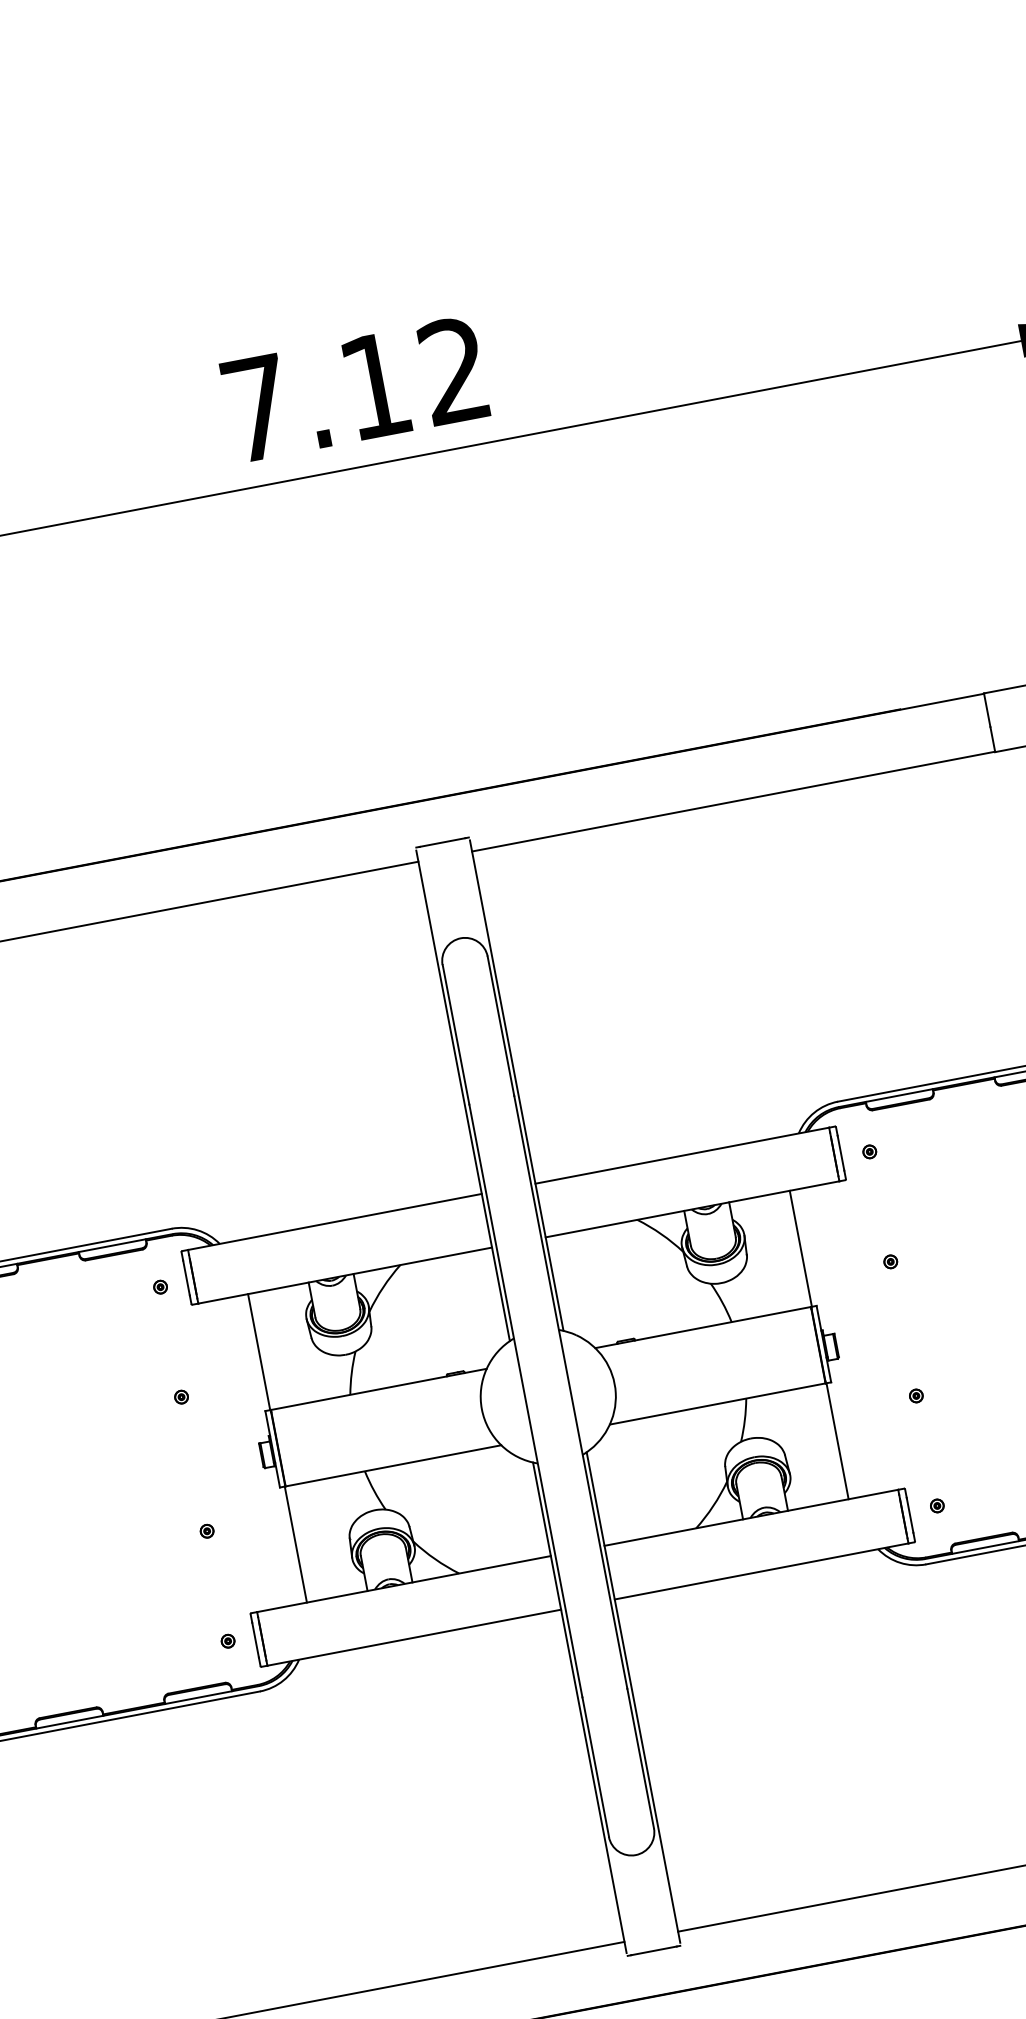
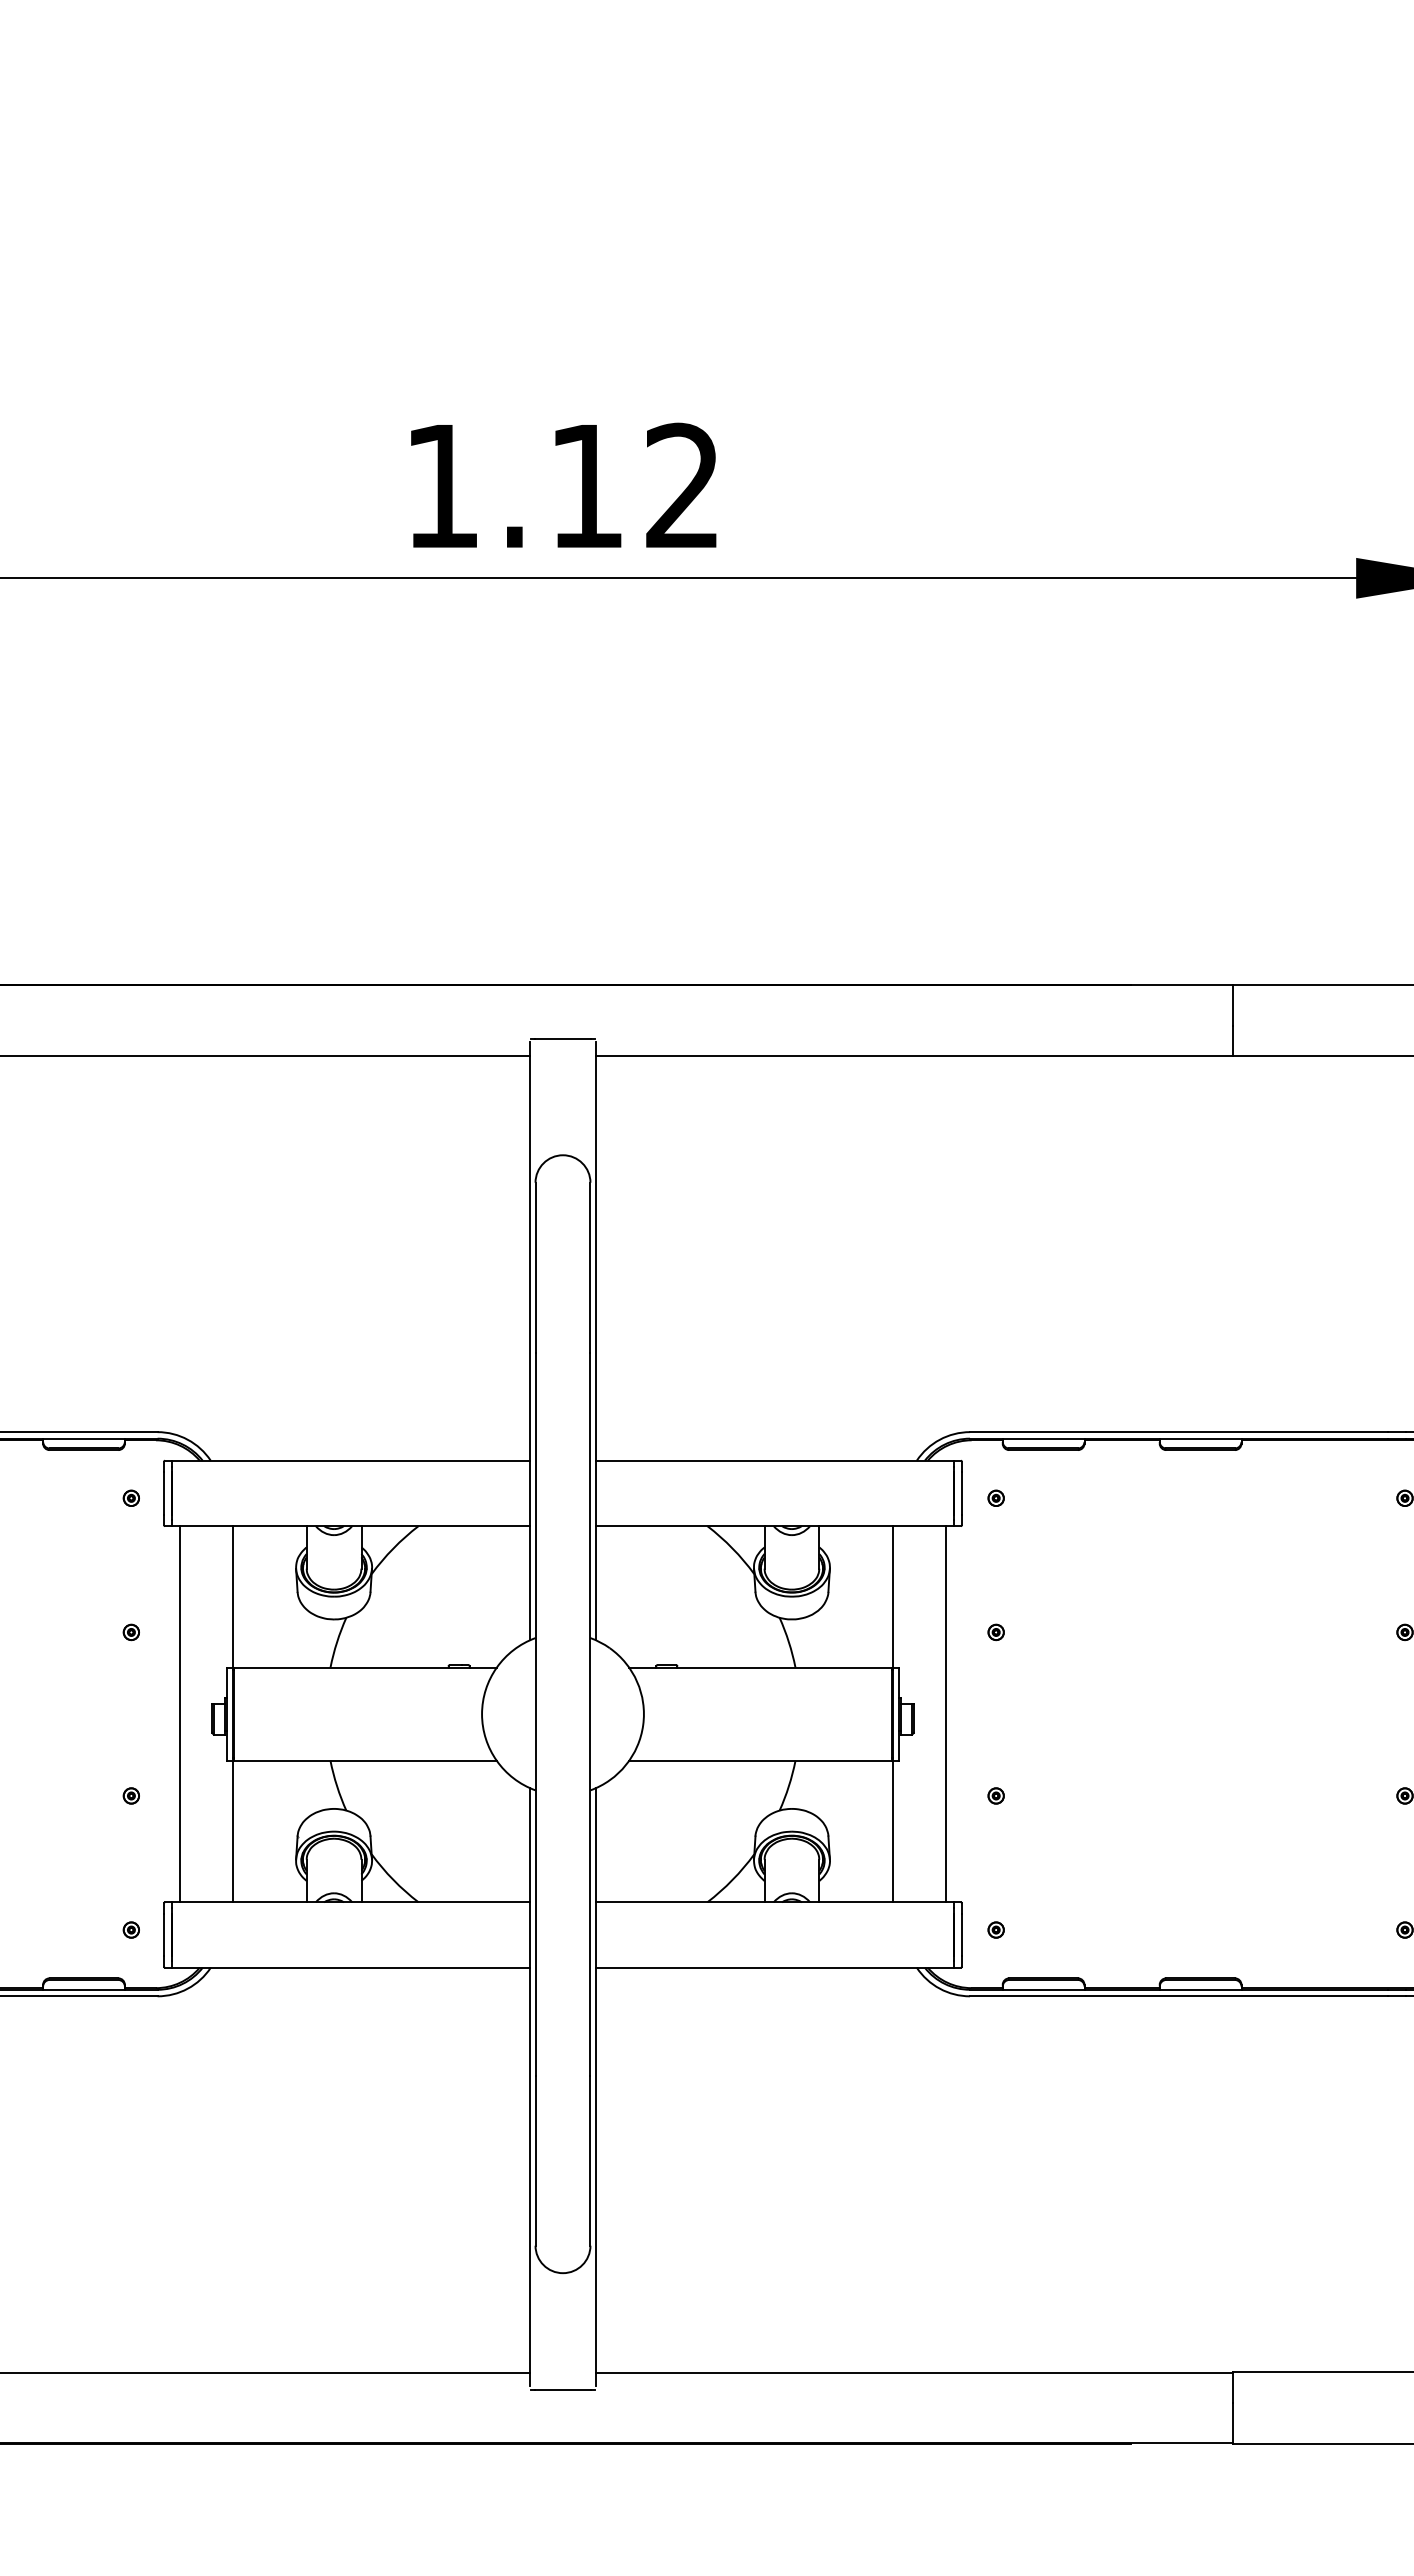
text: (257, 408) -> (442, 486), 7.12 -> 1.12
line: (862, 1337) -> (945, 1714), added
line: (234, 1456) -> (180, 1714), added

